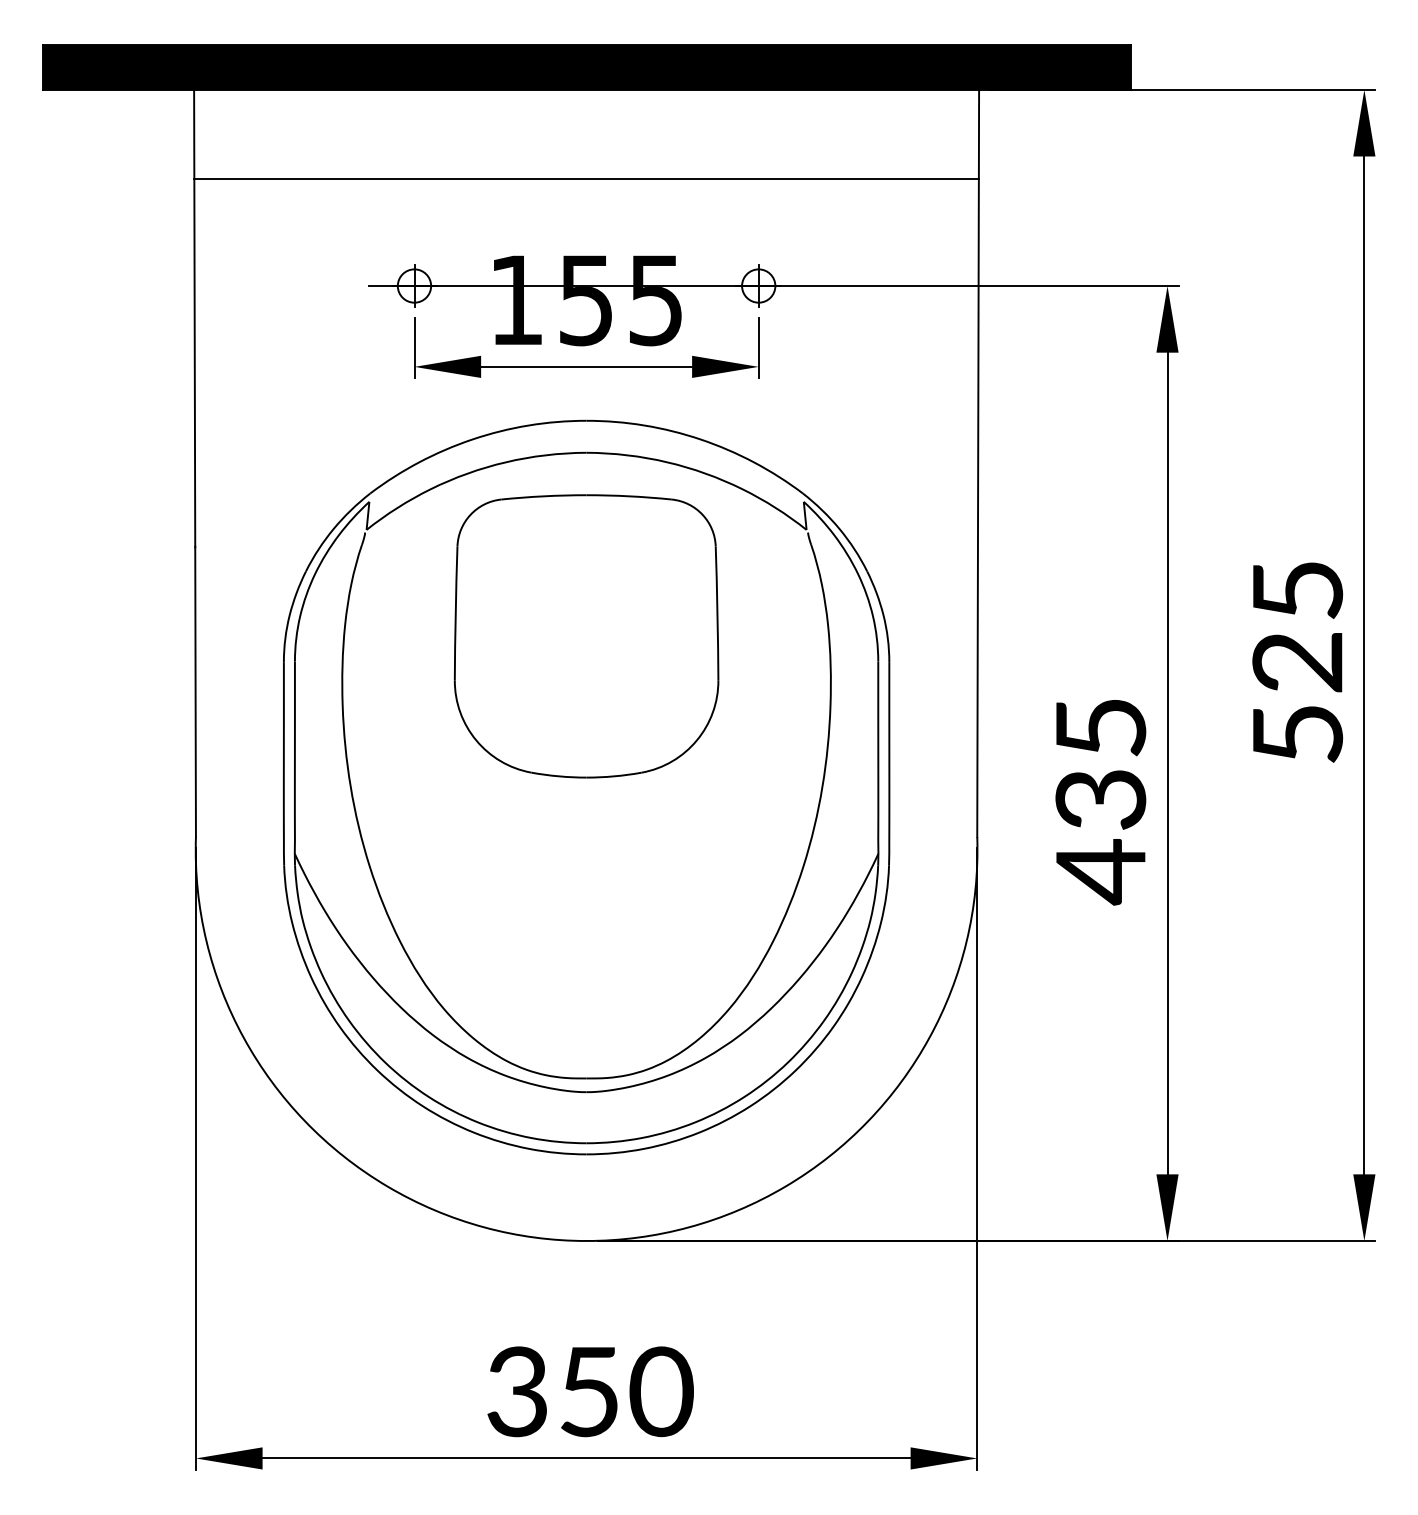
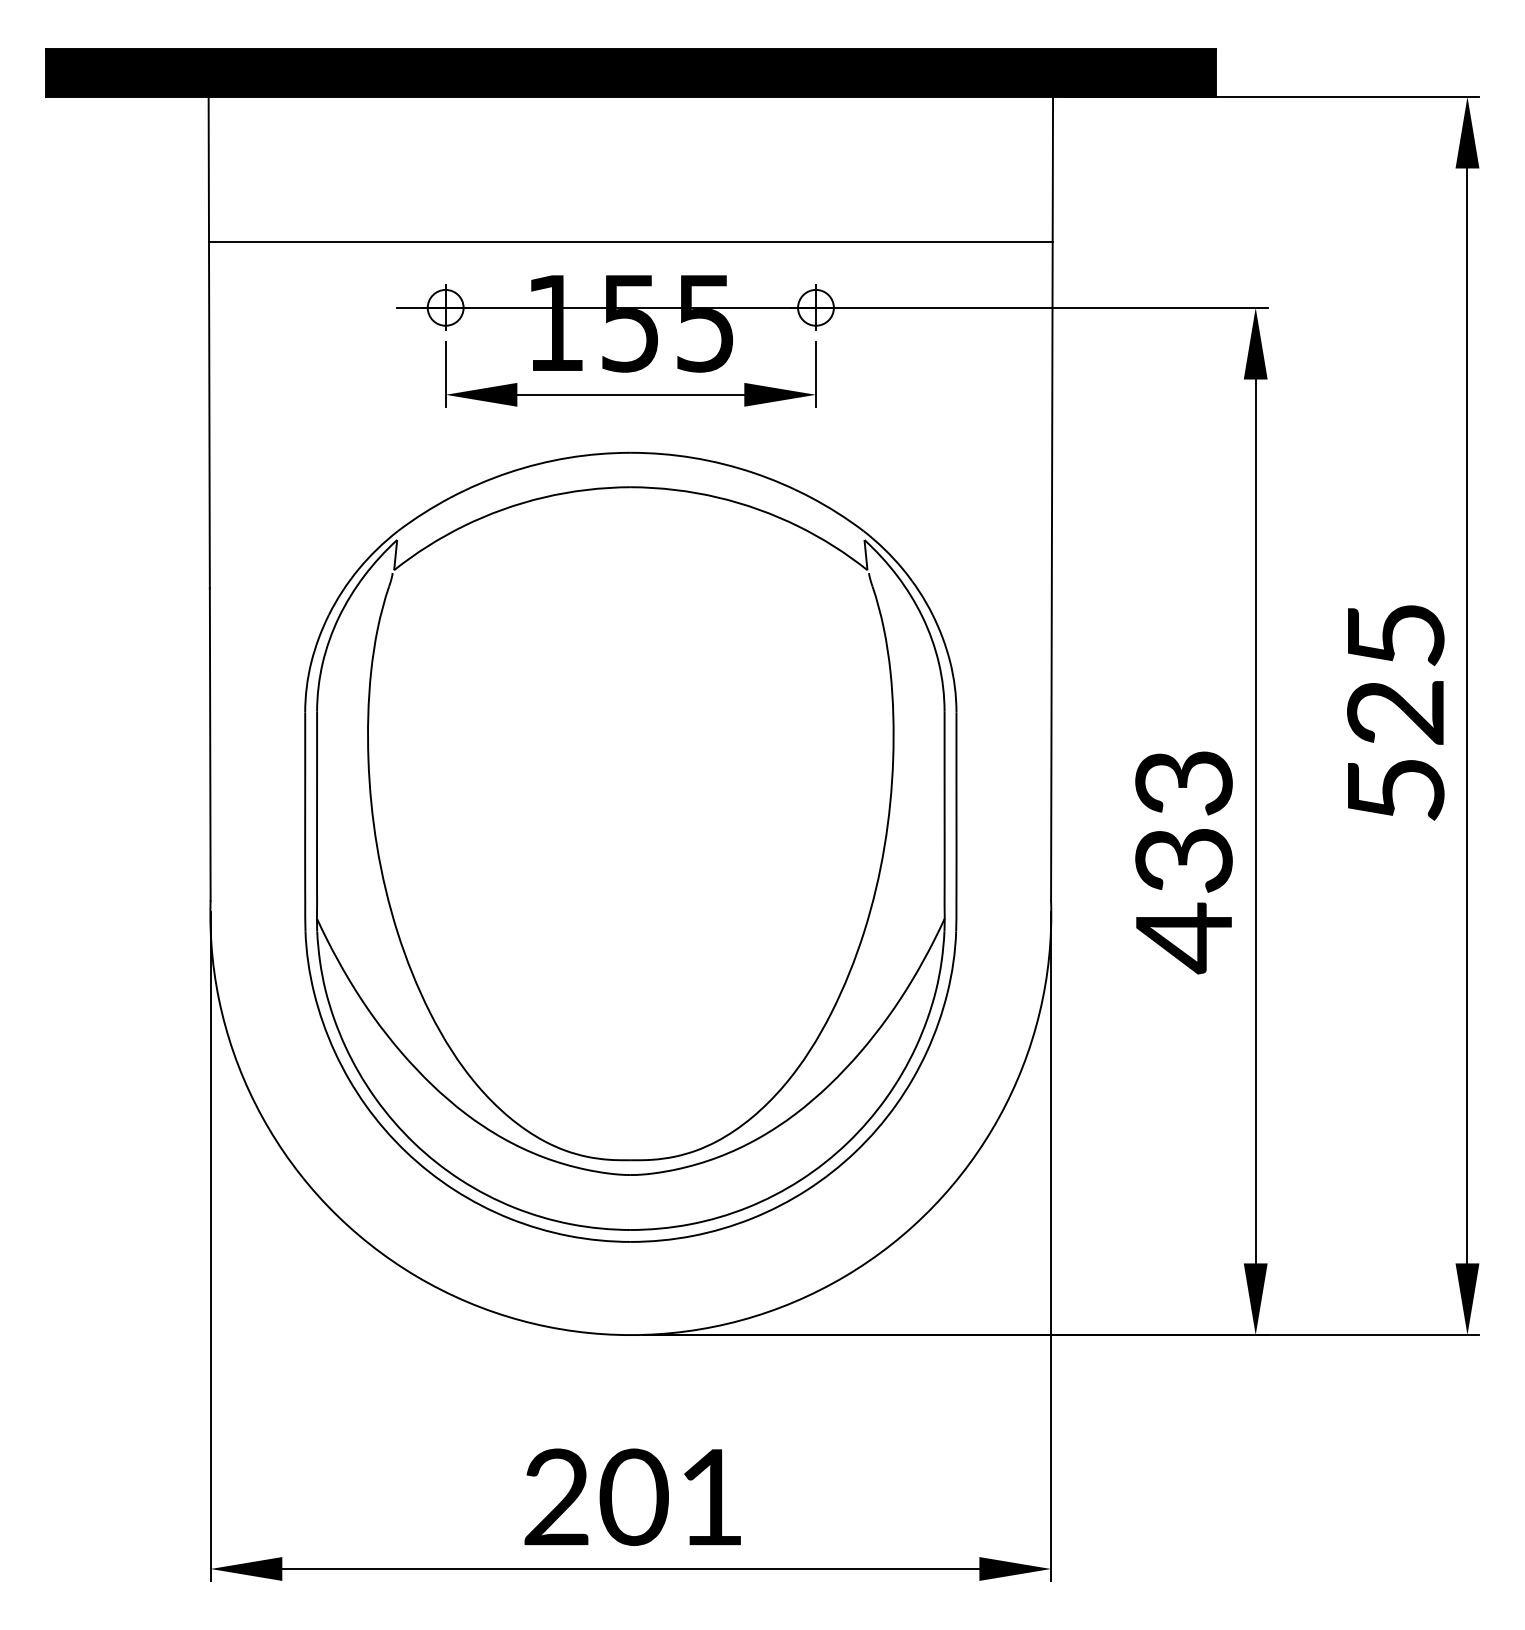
line: (586, 178) -> (630, 241), moved
part: (586, 636) -> (630, 684), removed
text: (1100, 727) -> (1183, 782), 435 -> 433
text: (590, 1391) -> (635, 1496), 350 -> 201

